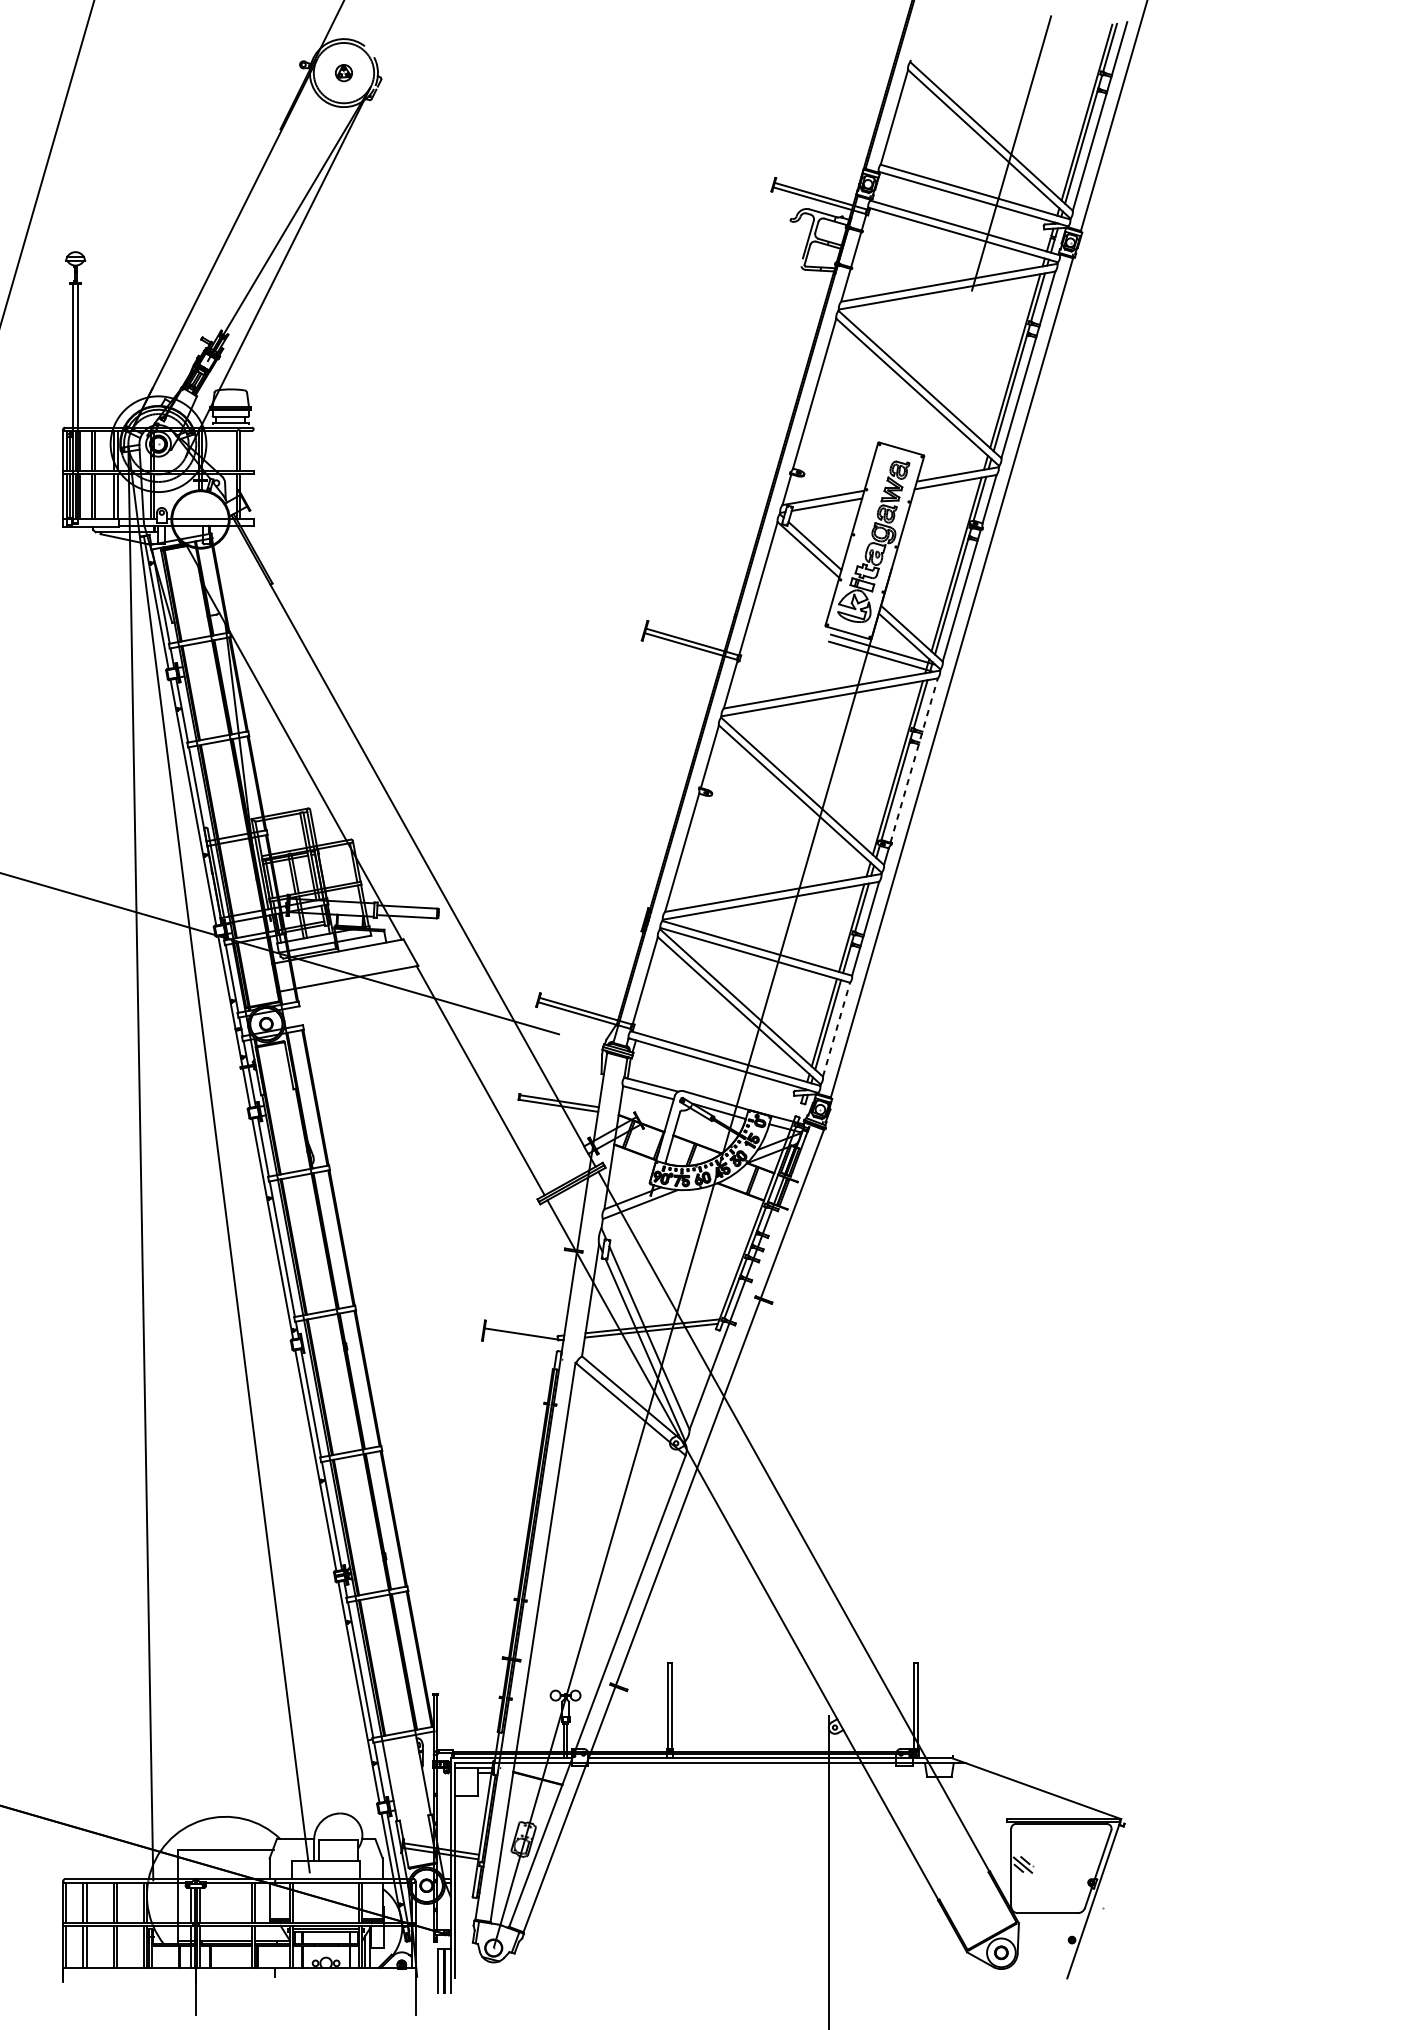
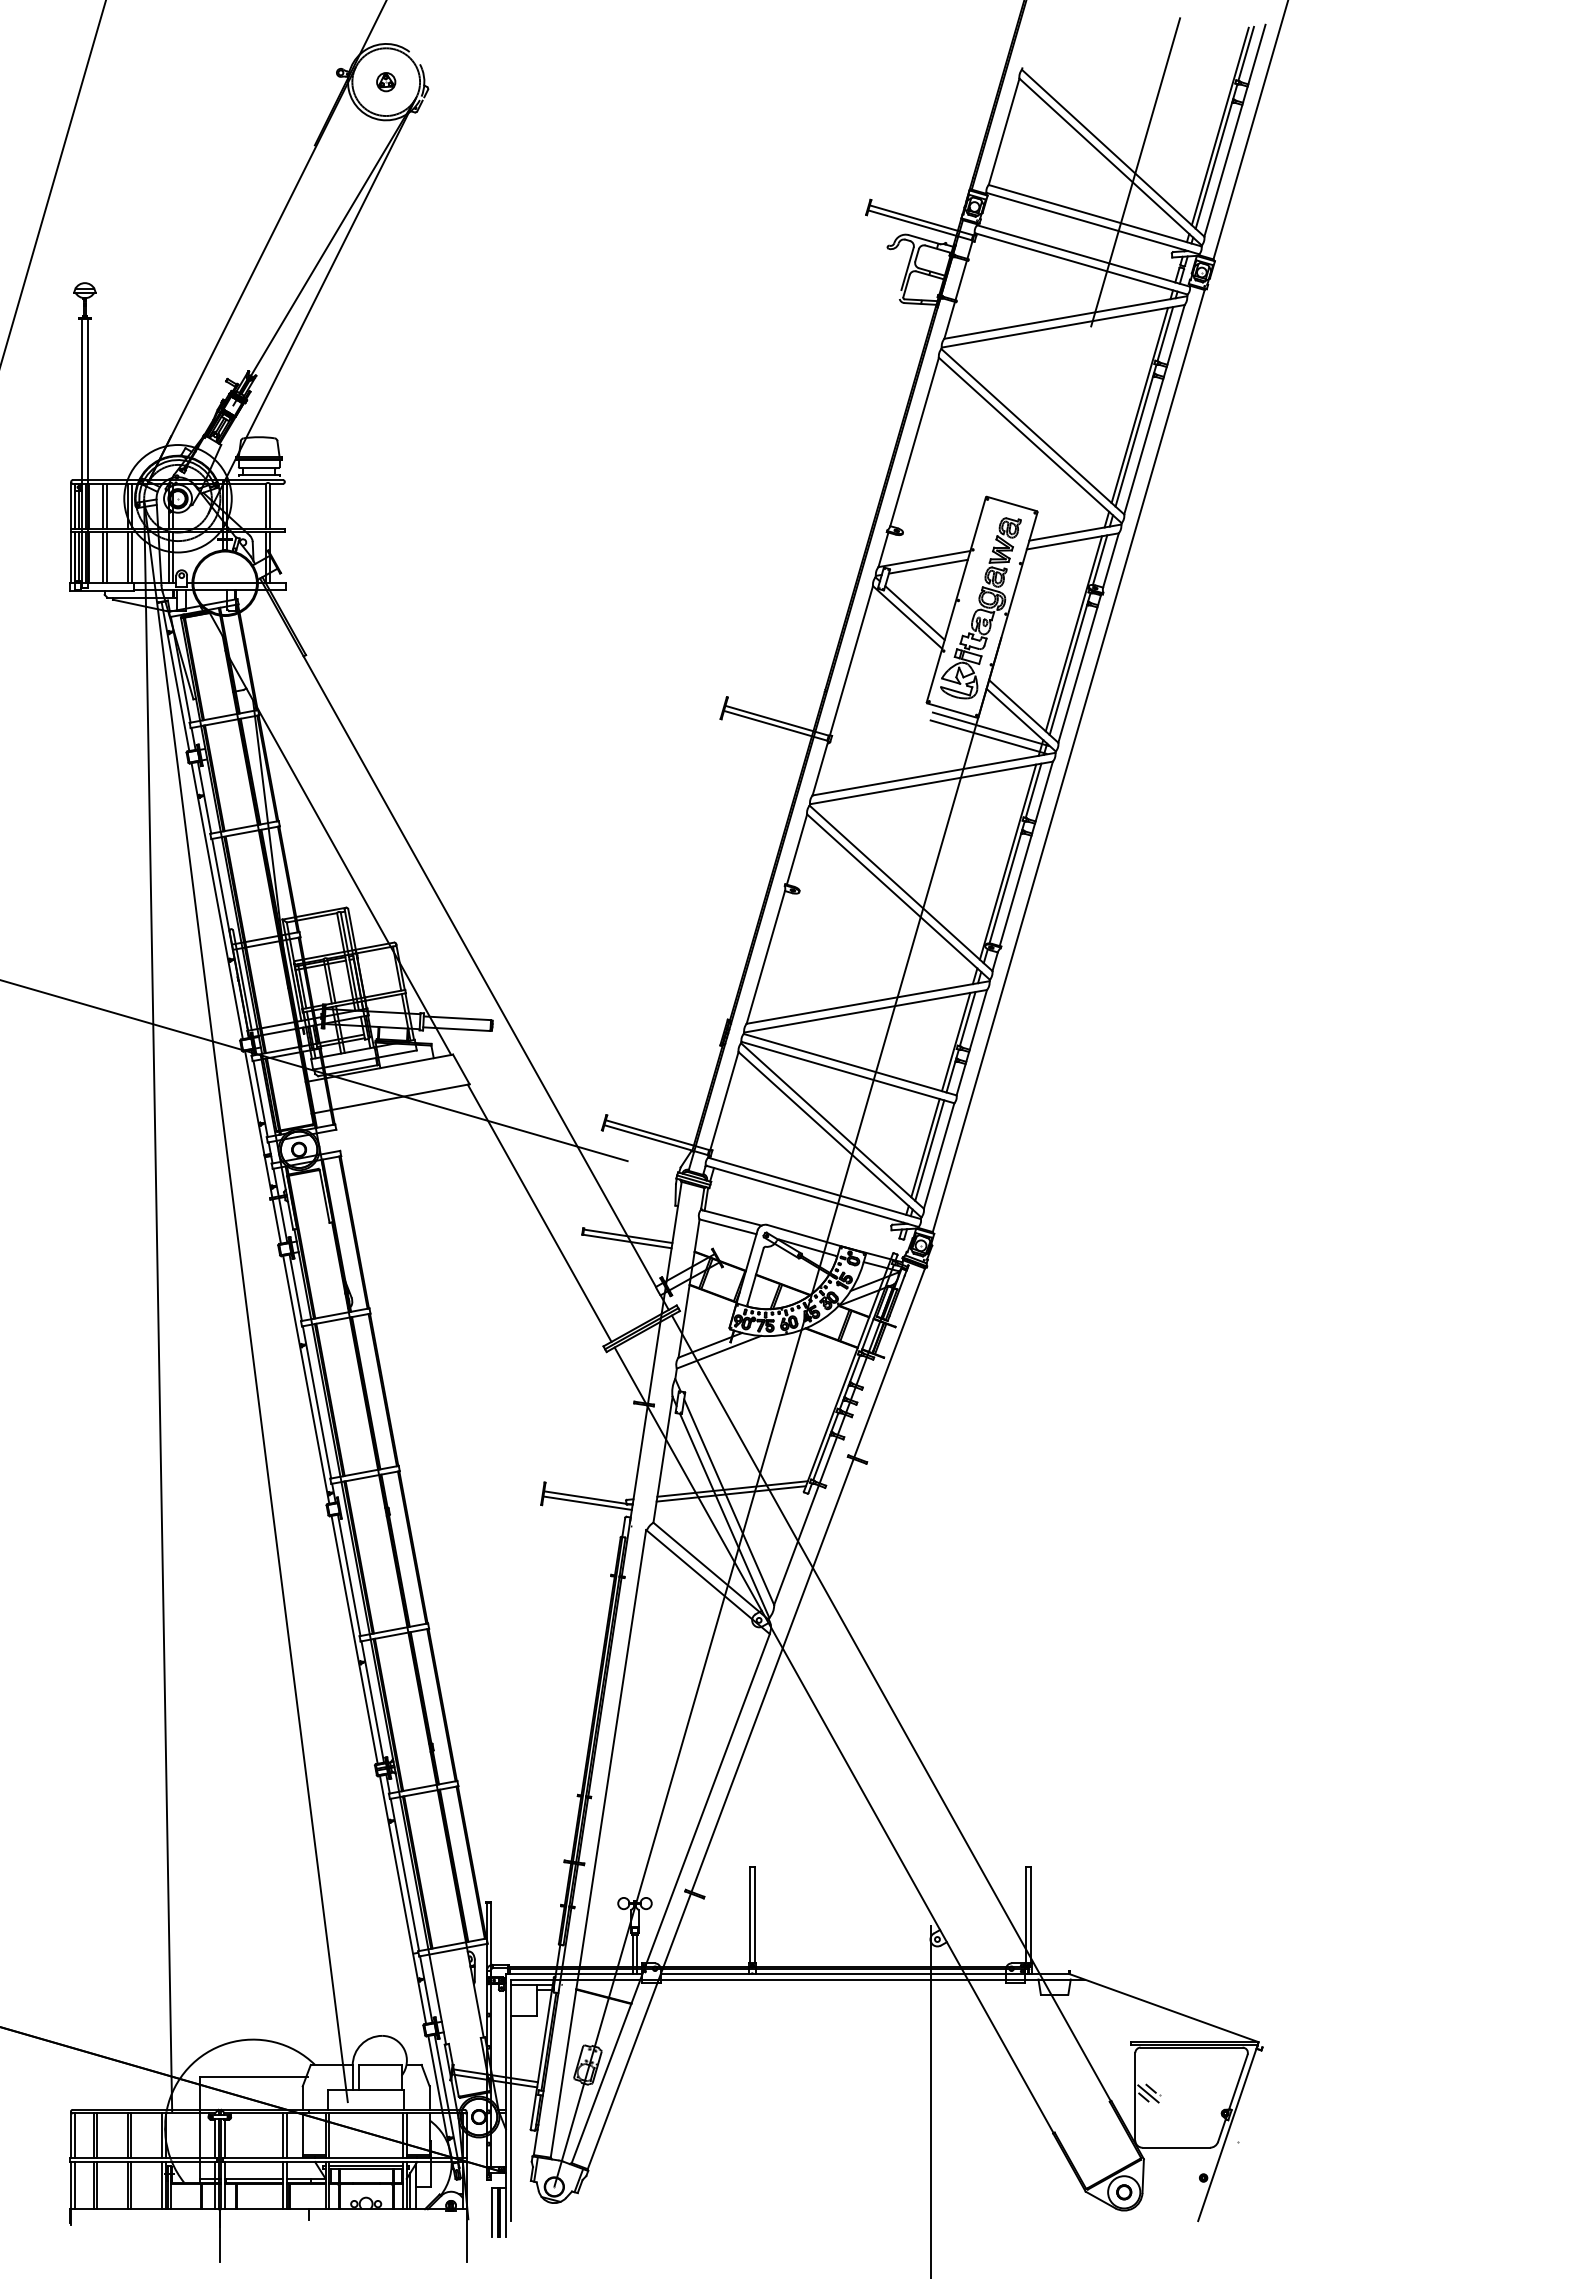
line: (914, 760) -> (1026, 853), dashed -> solid
line: (836, 1029) -> (939, 1155), dashed -> solid
line: (523, 1338) -> (587, 1502), added

